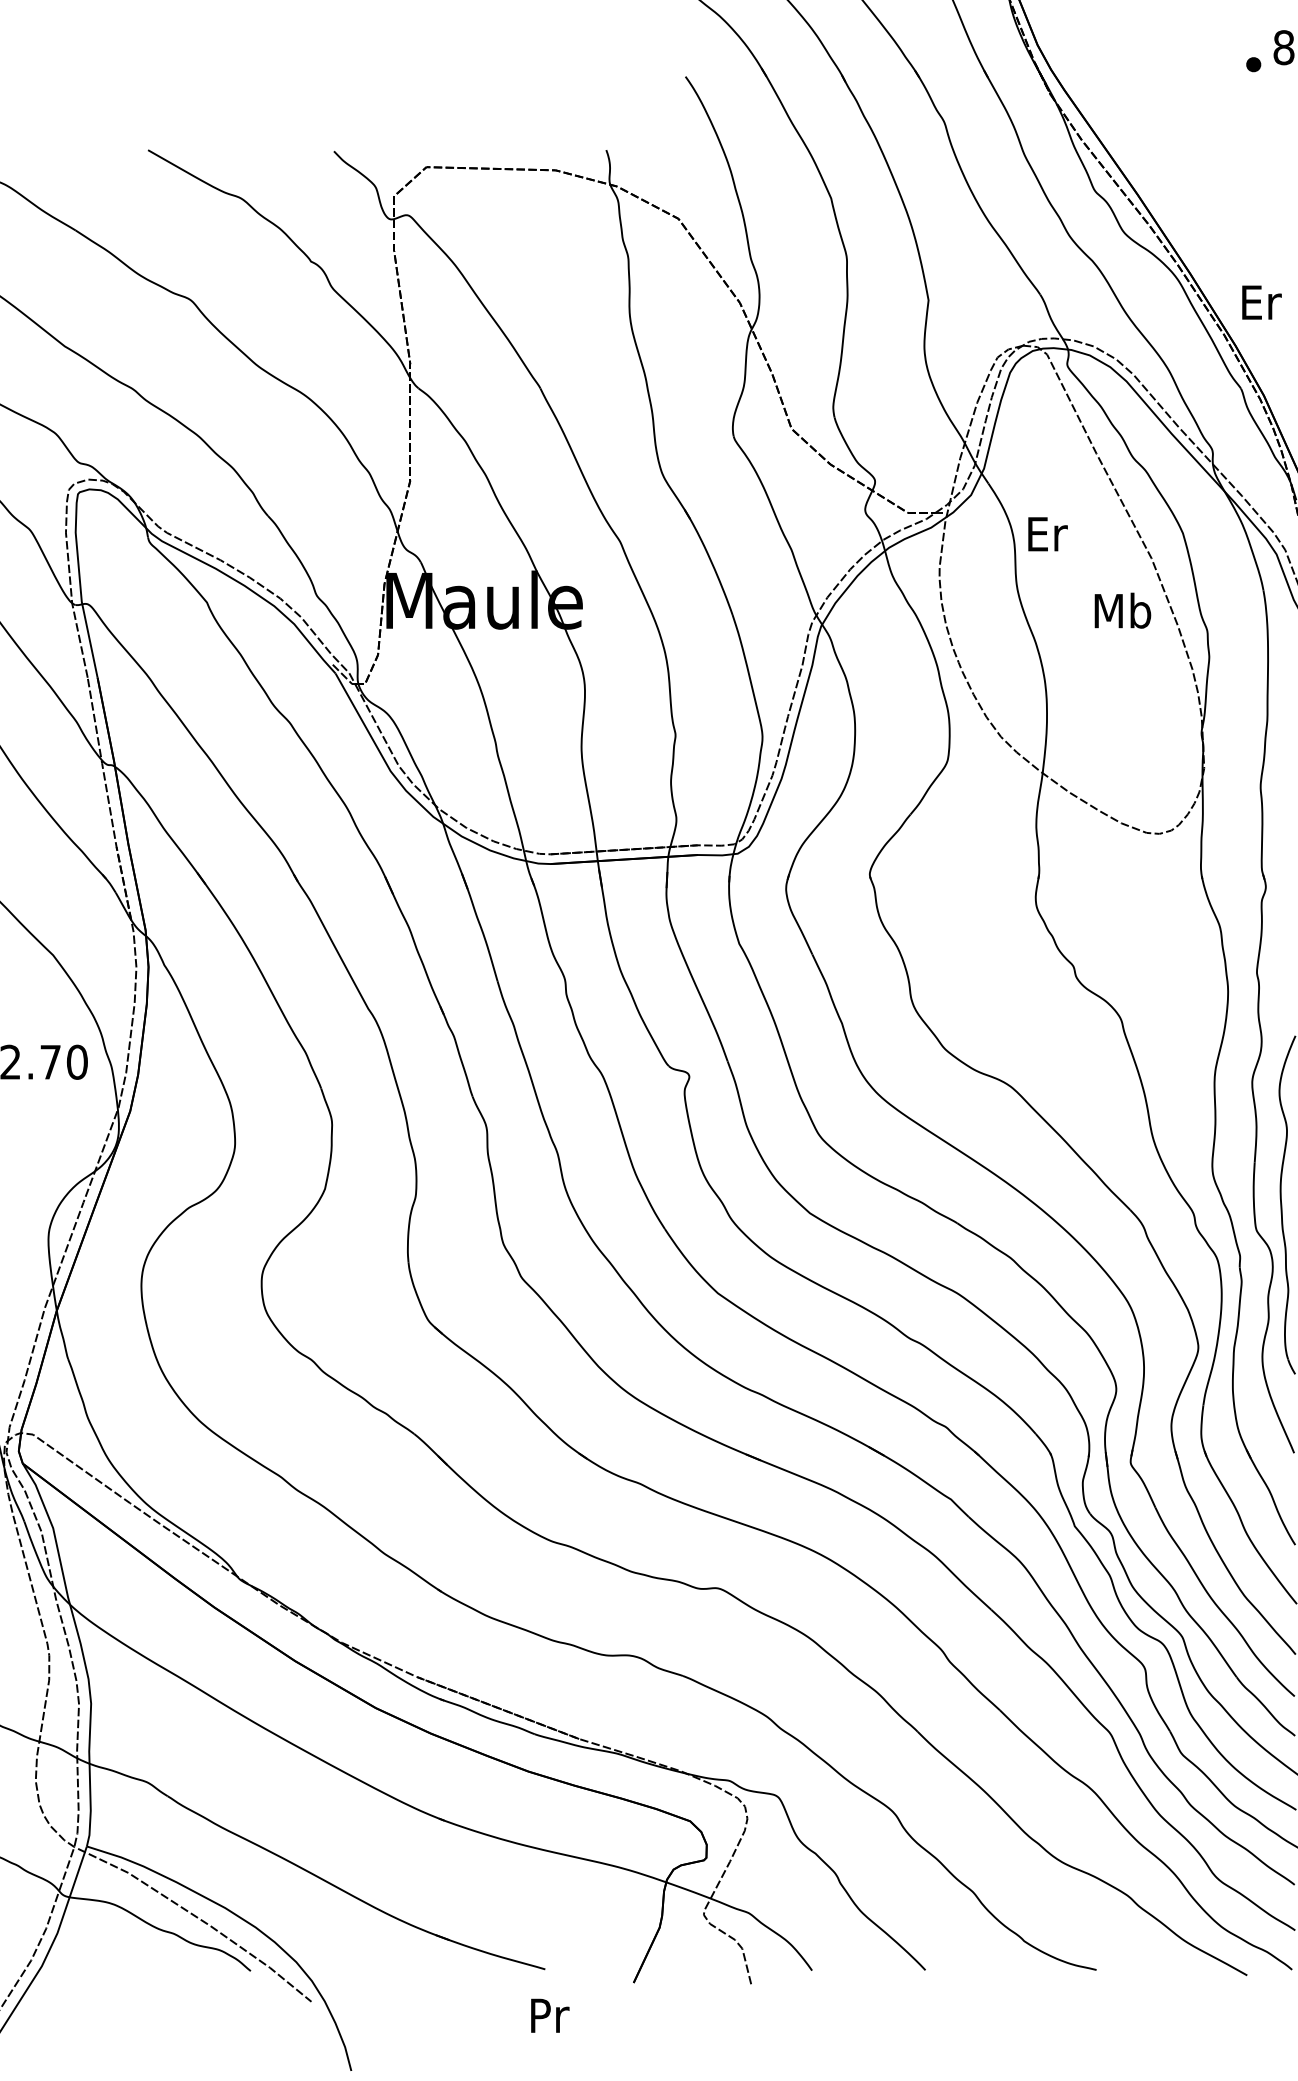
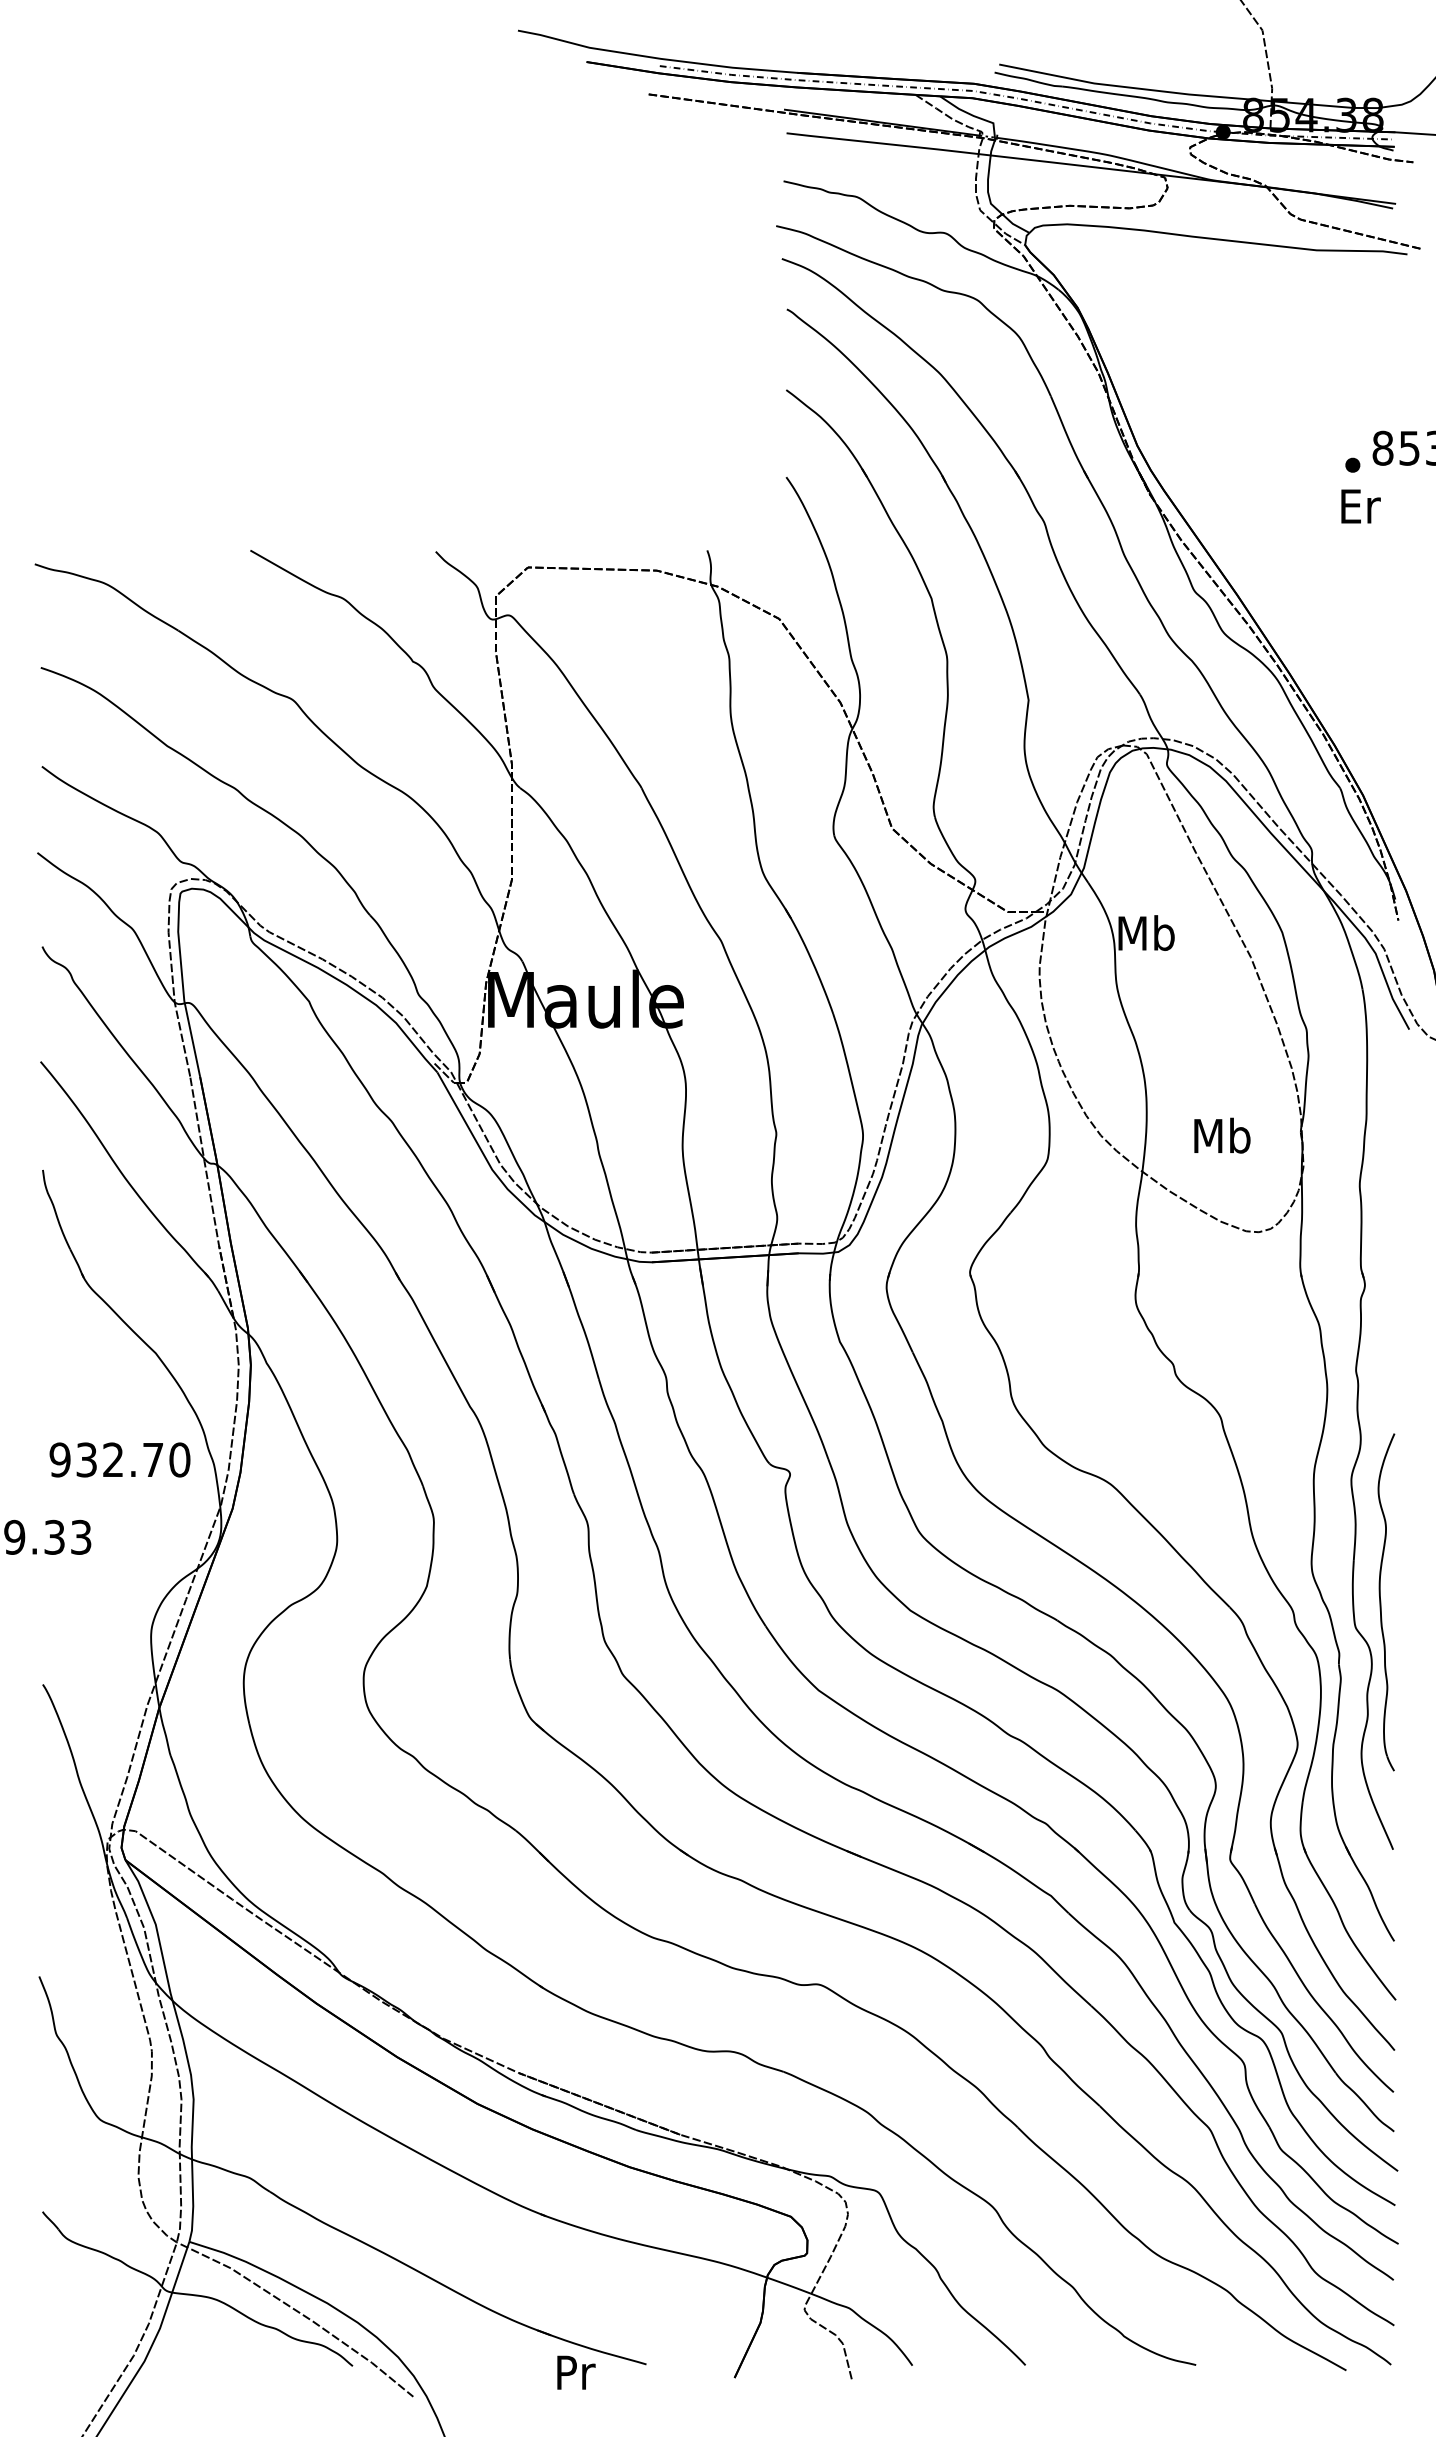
text: (1261, 302) -> (1360, 506), moved
text: (1046, 533) -> (1146, 932), Er -> Mb
text: (1123, 610) -> (1222, 1135), moved
text: (550, 2015) -> (576, 2372), moved

